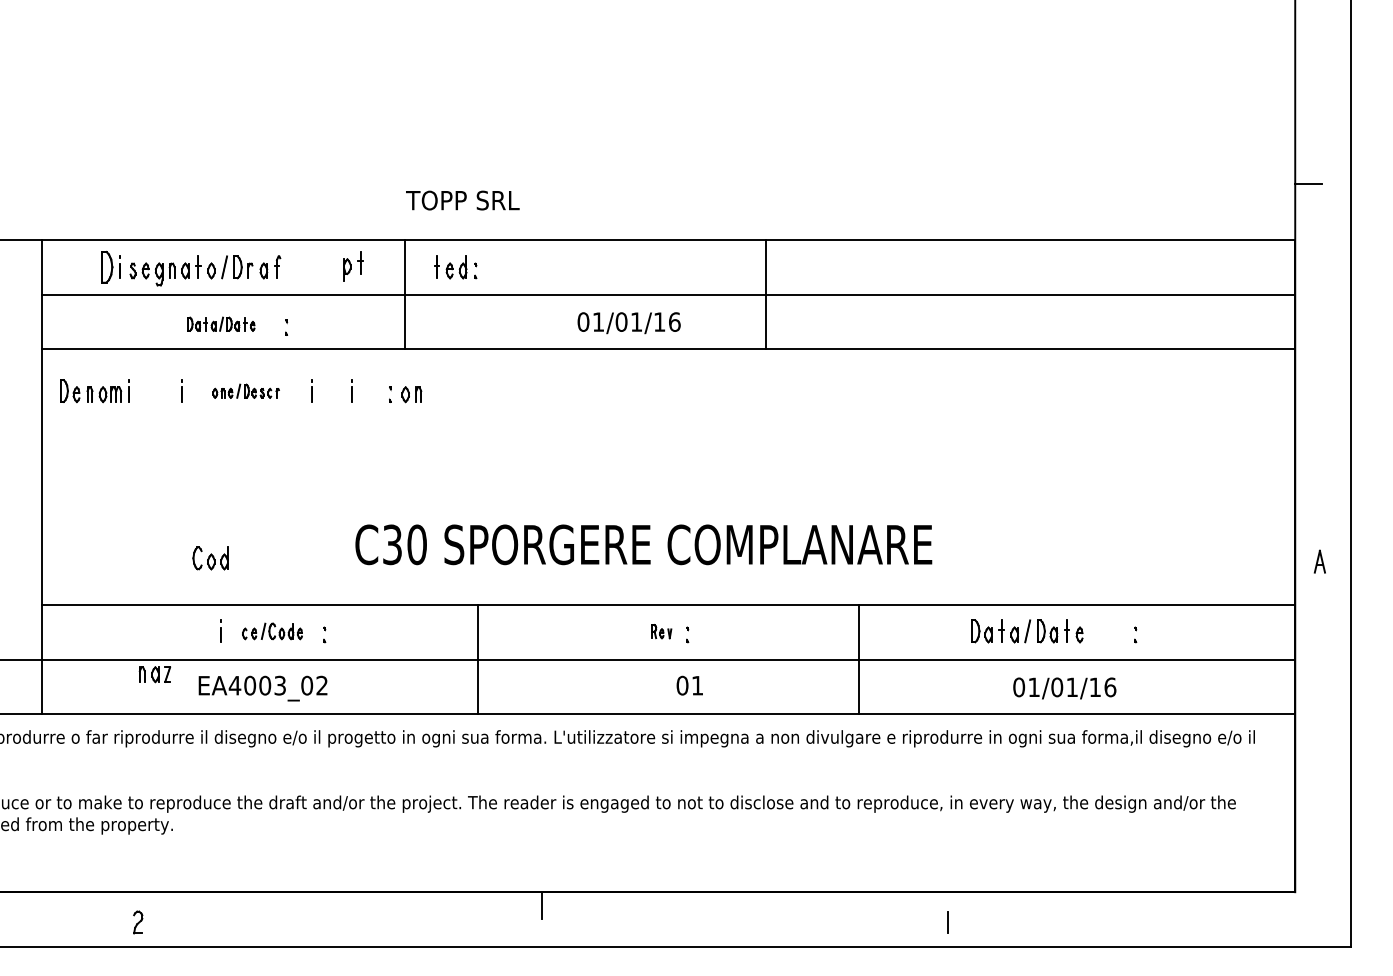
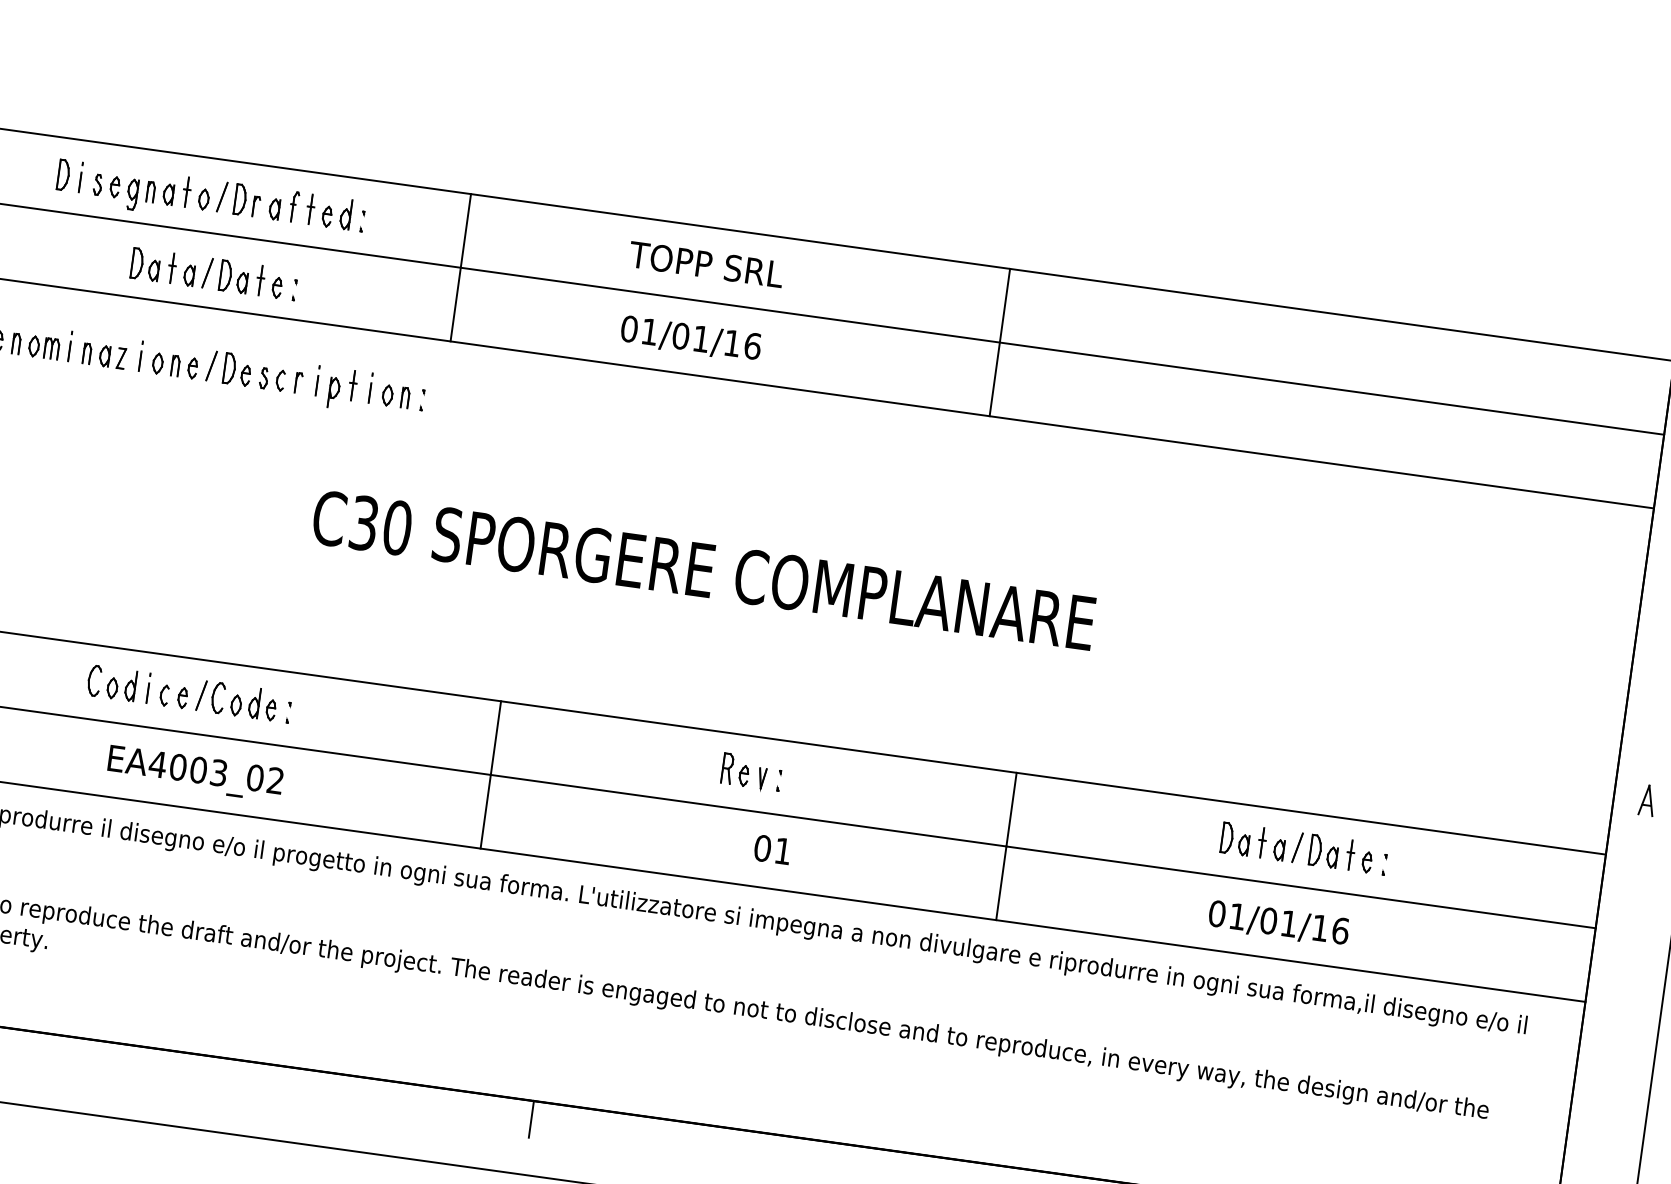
text: (462, 200) -> (705, 264), moved
part: (353, 266) -> (342, 389), moved
part: (107, 267) -> (63, 175), size x0.71
part: (455, 267) -> (335, 213), moved
line: (765, 294) -> (999, 342), moved
text: (628, 323) -> (690, 339), moved
part: (221, 324) -> (207, 273), size x1.67
part: (245, 391) -> (227, 368), size x1.67
part: (411, 394) -> (395, 396), moved
text: (643, 544) -> (703, 569), moved
part: (210, 558) -> (111, 683), moved
part: (272, 631) -> (218, 698), size x1.43
part: (661, 631) -> (744, 771), size x1.67
part: (1027, 631) -> (1297, 847), moved
part: (154, 674) -> (103, 355), moved

